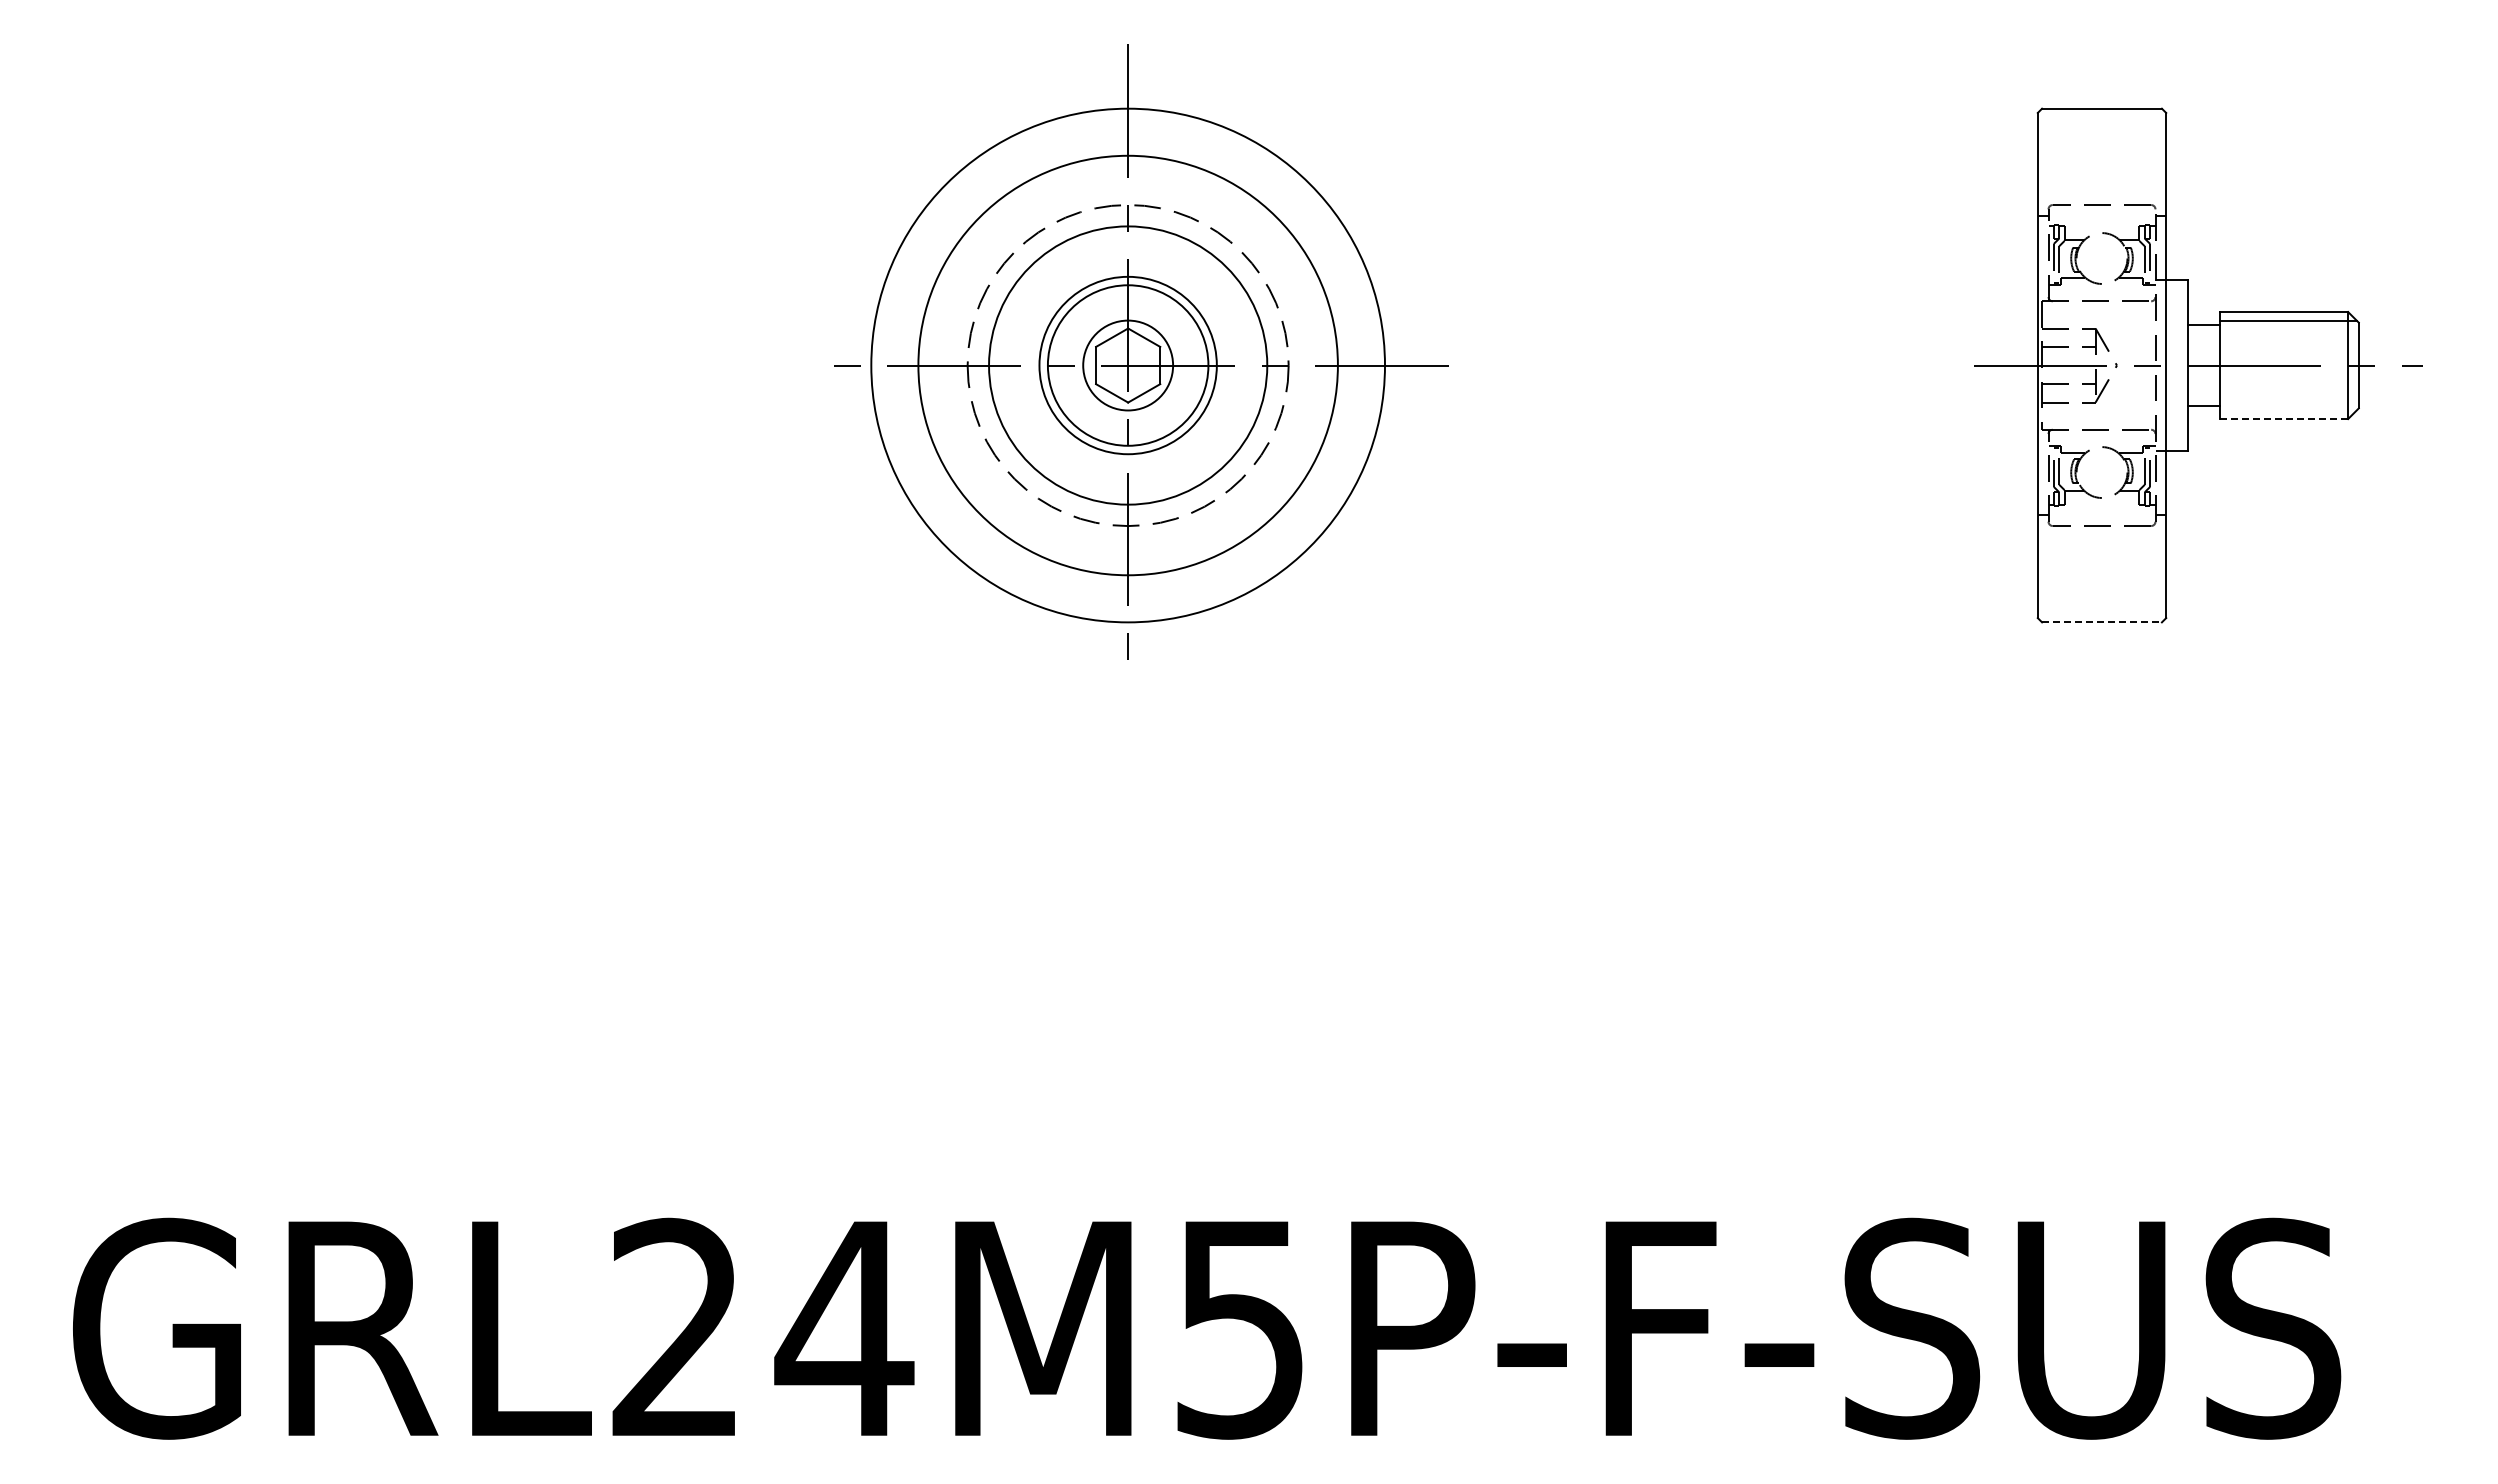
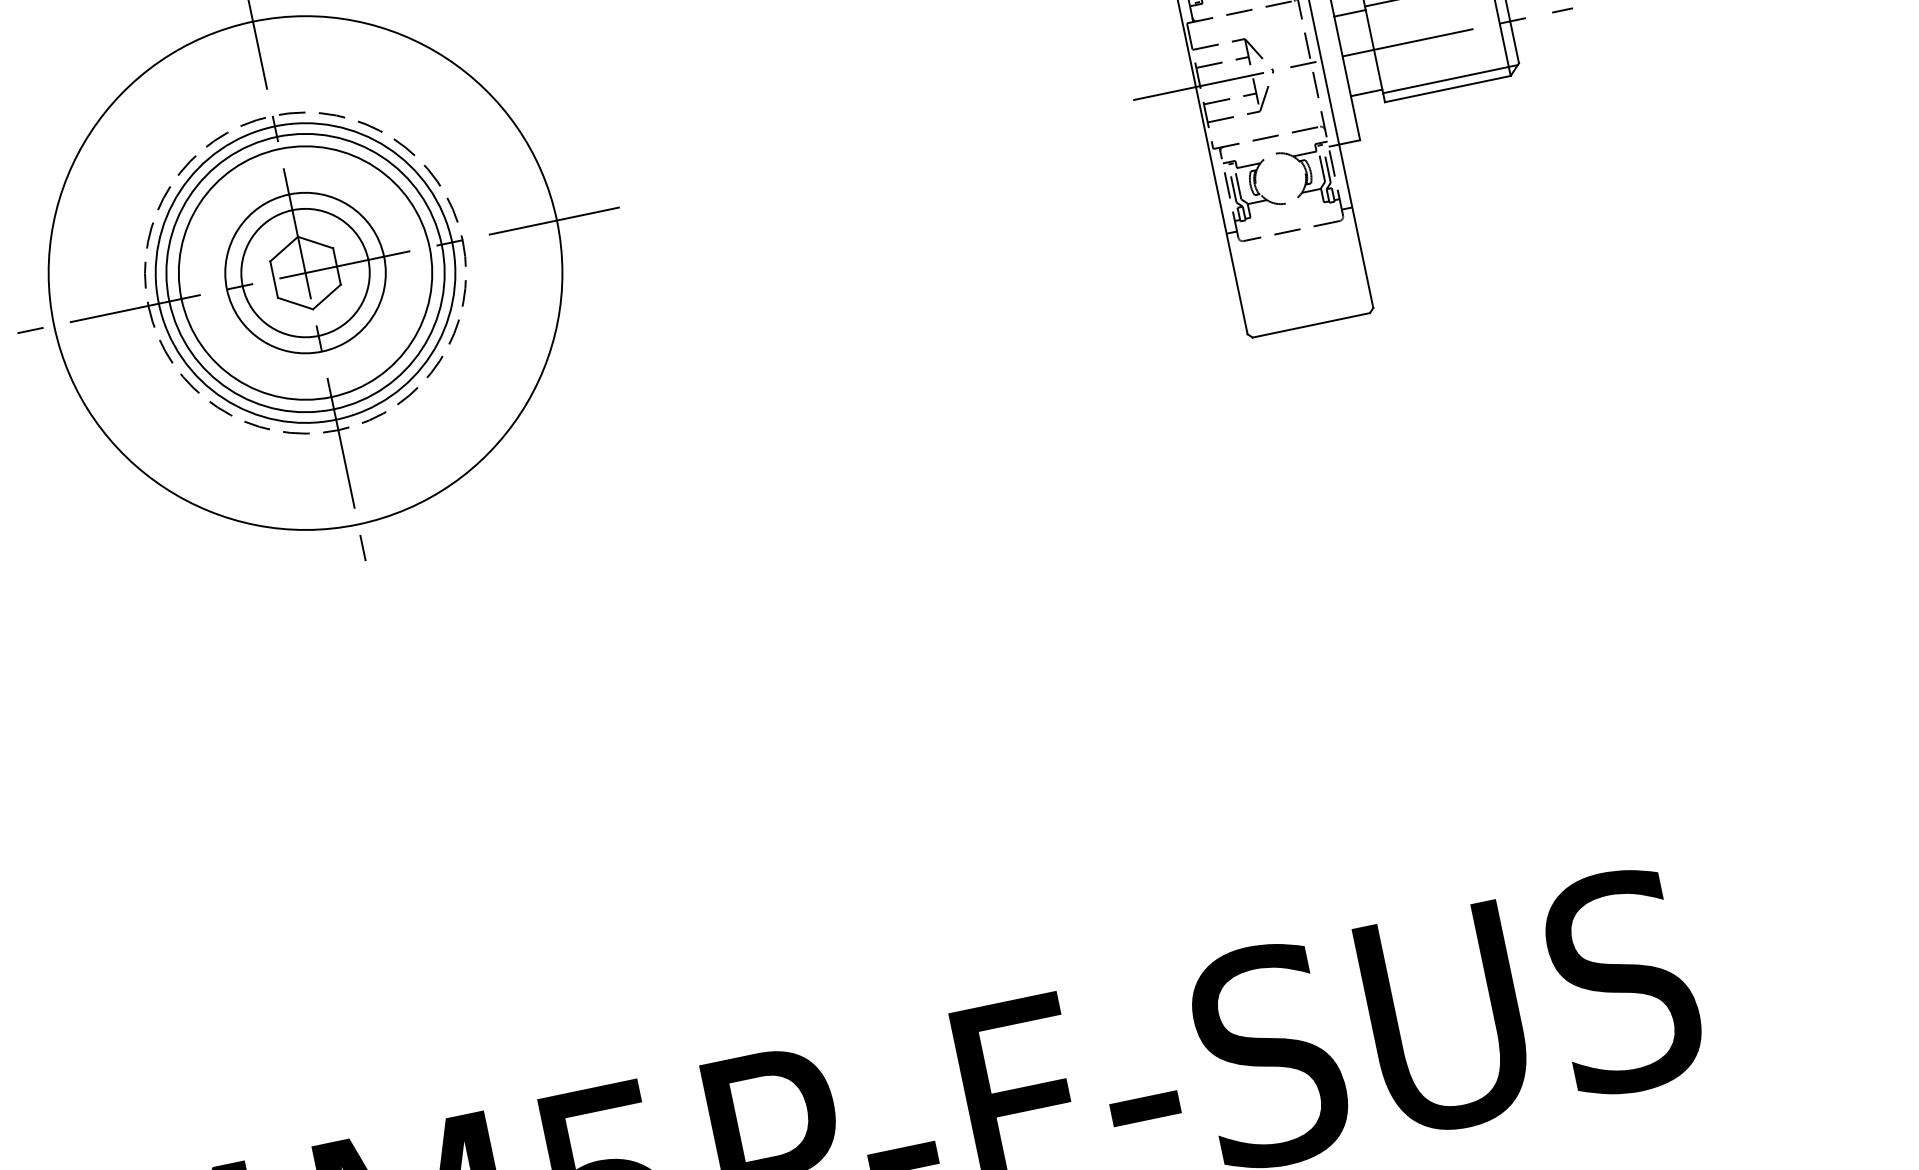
circle: (1127, 365) -> (304, 273), size x0.71
circle: (1127, 365) -> (304, 273), size x1.43
circle: (1127, 365) -> (304, 273), size x1.43
line: (2288, 409) -> (1450, 78), added
line: (2284, 419) -> (1448, 89), dashed -> solid
line: (2102, 622) -> (1311, 325), dashed -> solid

